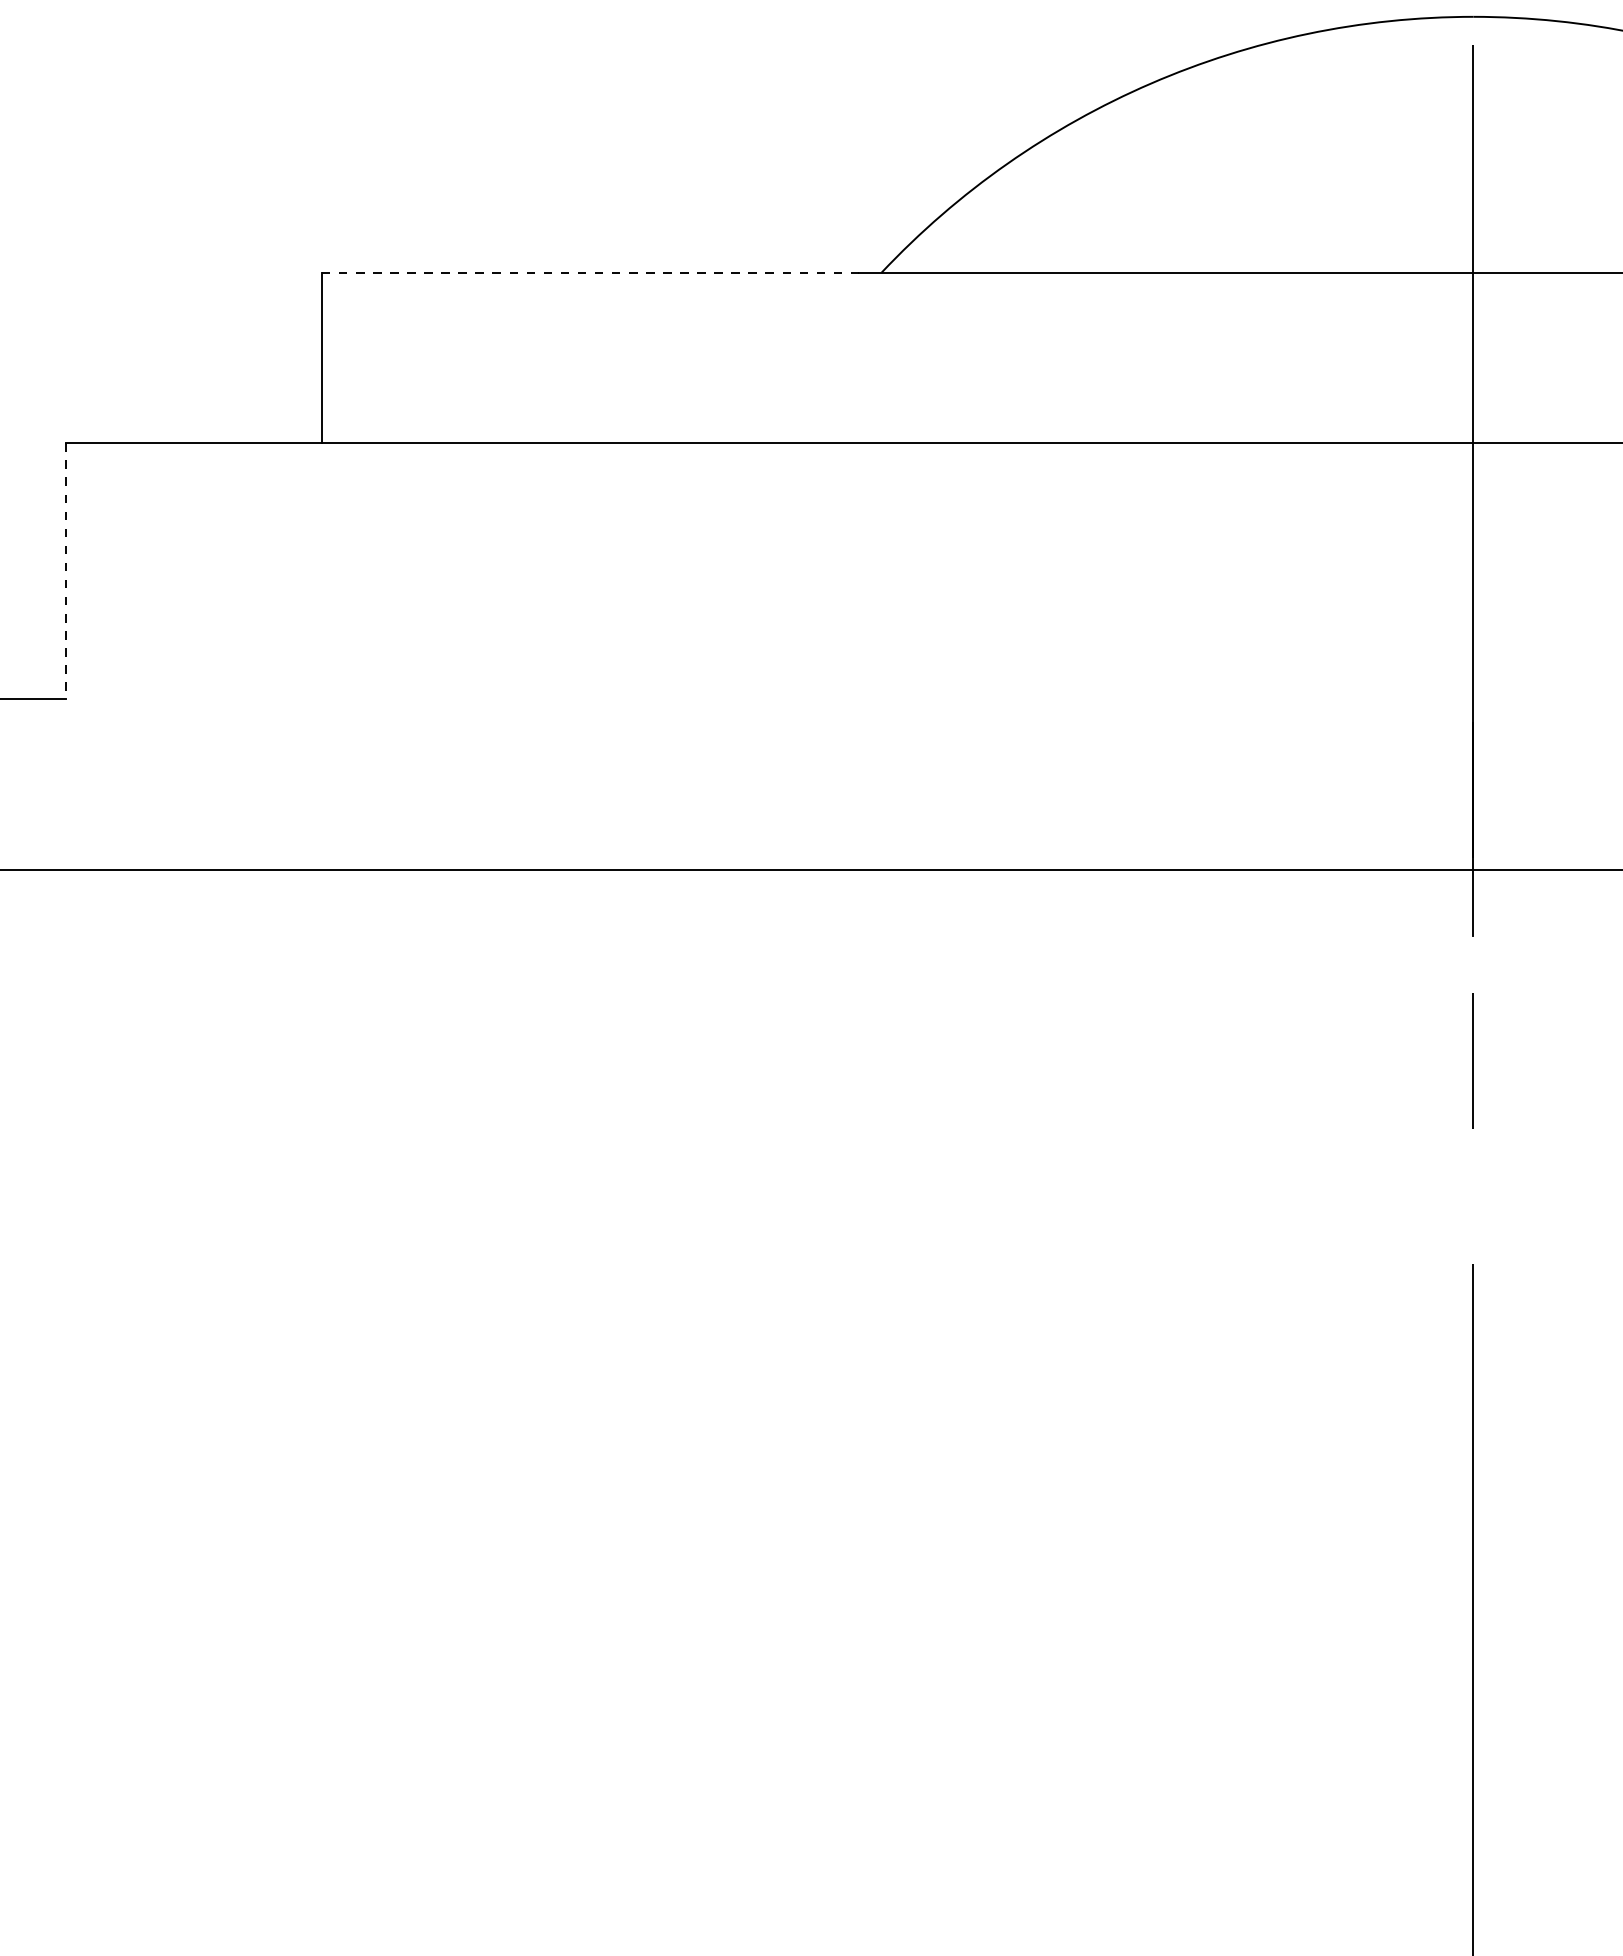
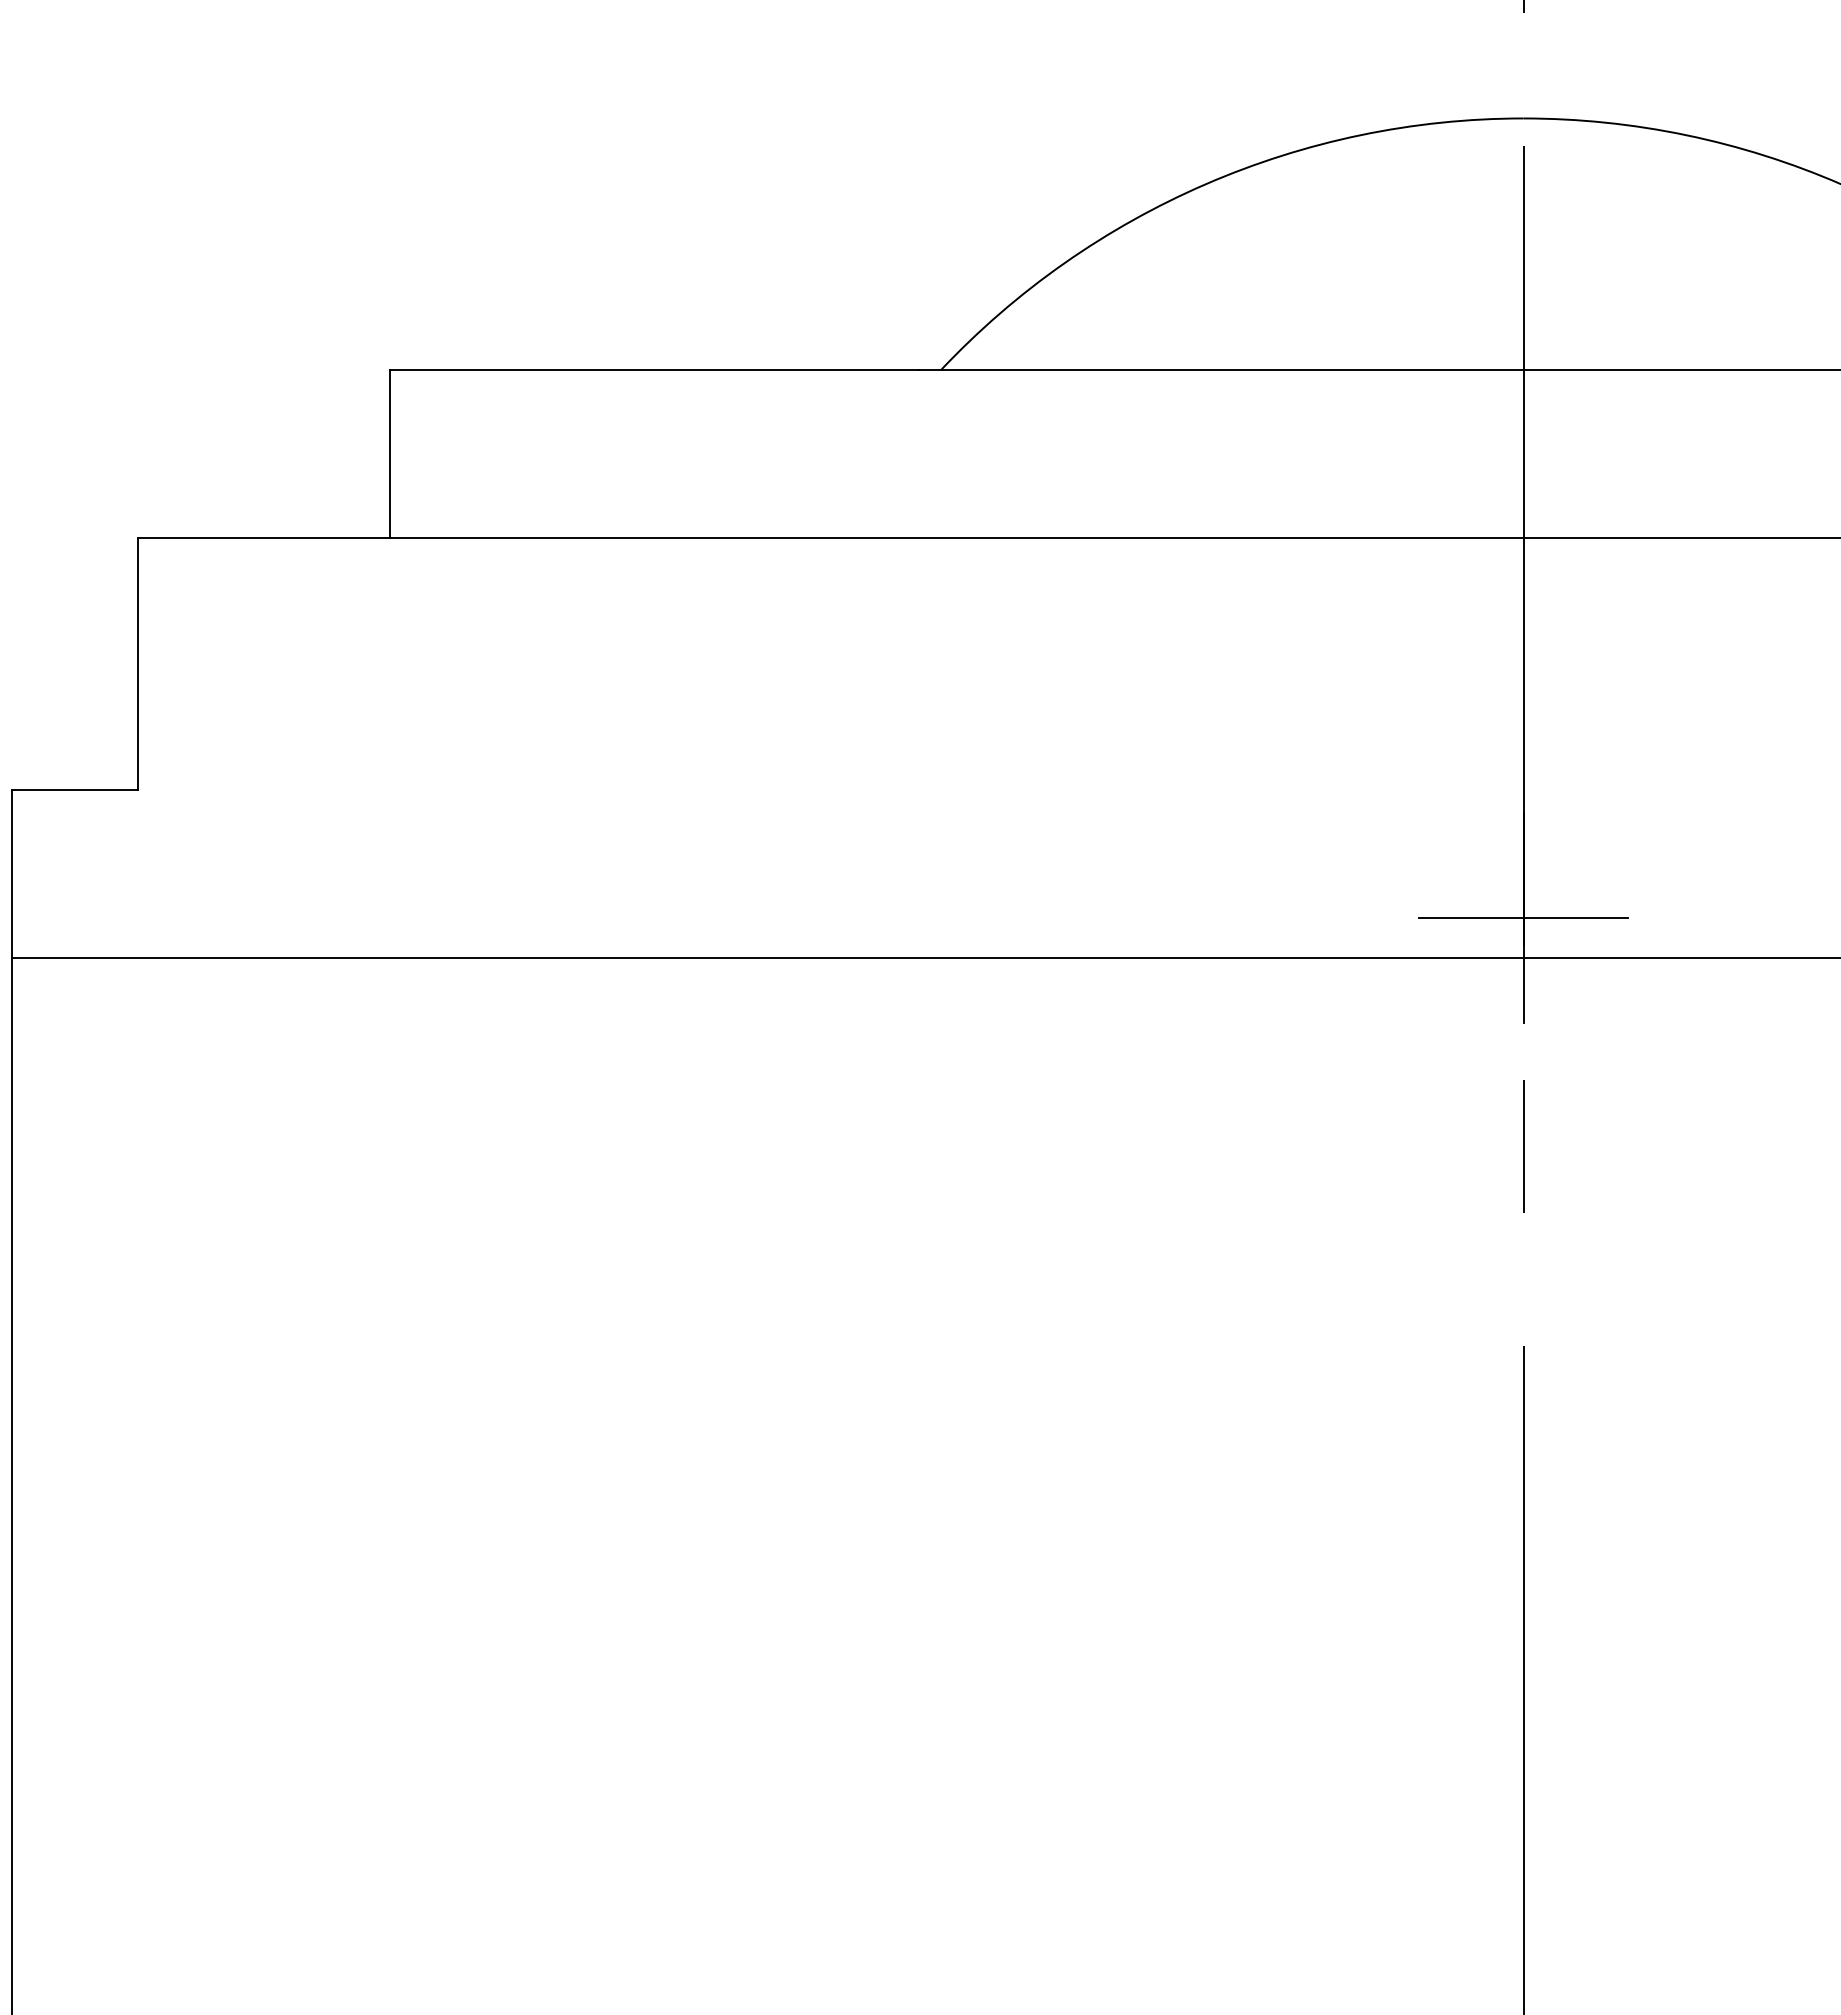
line: (590, 272) -> (654, 370), dashed -> solid
line: (65, 571) -> (137, 664), dashed -> solid
line: (1473, 829) -> (1523, 918), added

